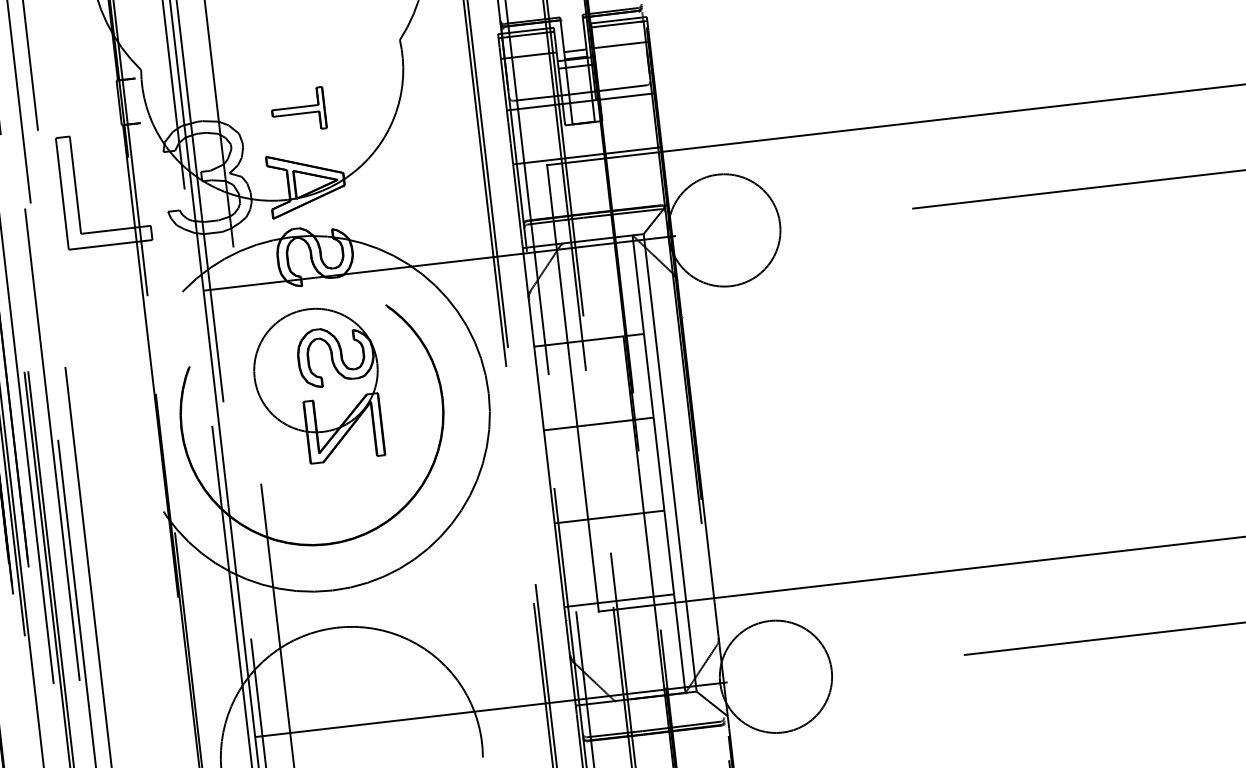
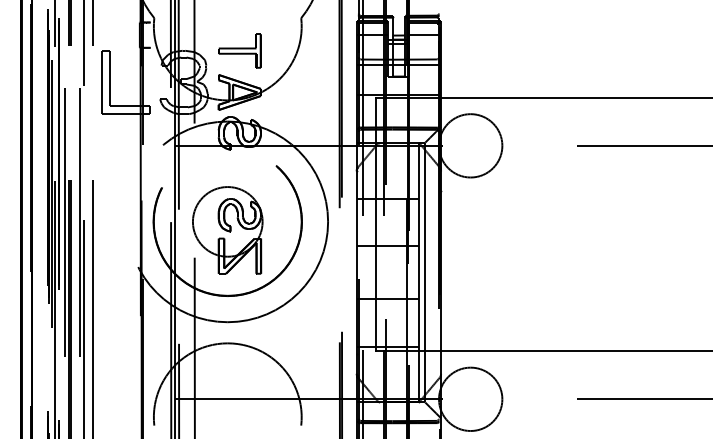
part: (297, 109) -> (239, 50), size x1.43
part: (317, 385) -> (227, 230), moved

